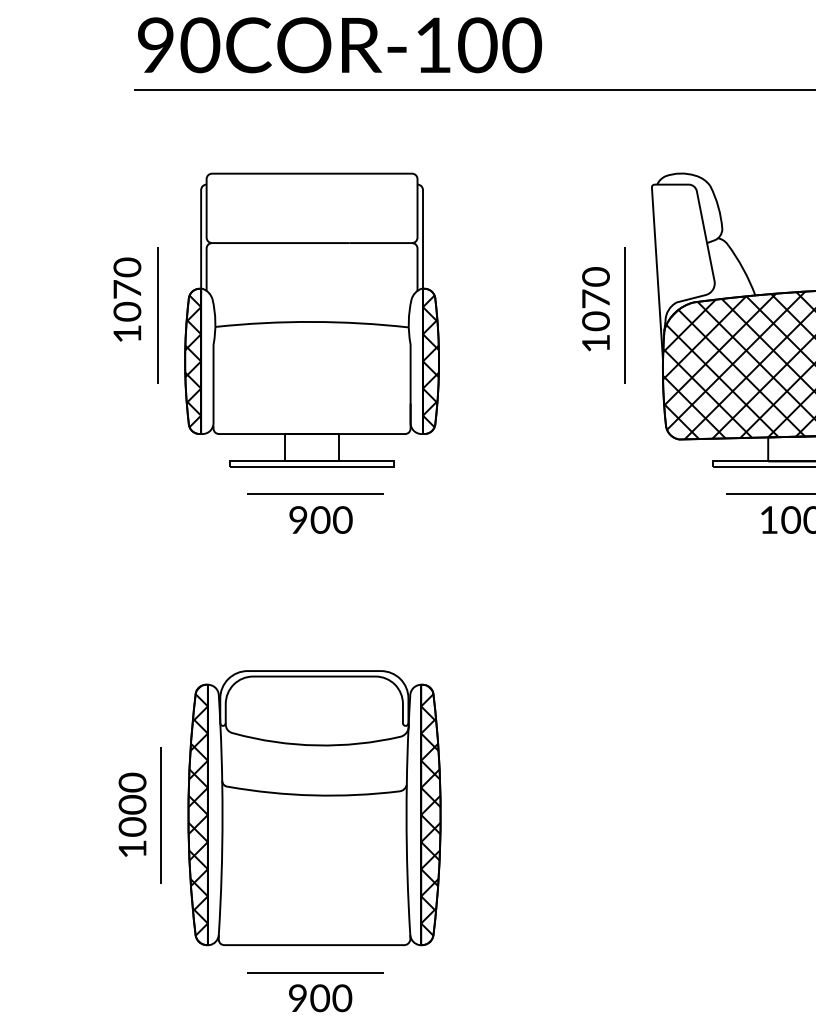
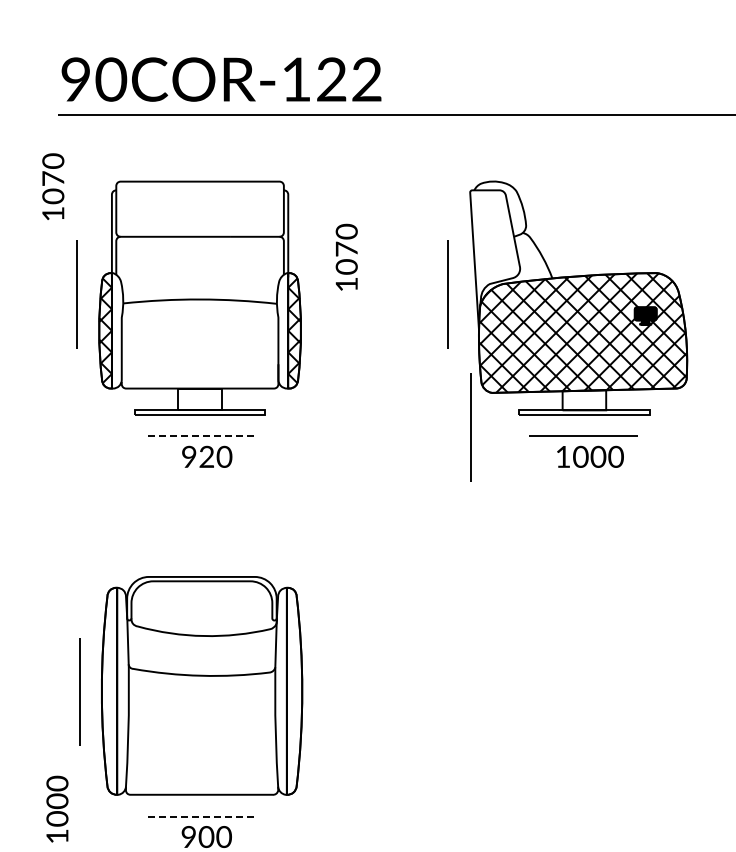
text: (500, 45) -> (349, 79), 90COR-100 -> 90COR-122
text: (127, 299) -> (53, 186), moved
text: (595, 308) -> (346, 256), moved
line: (652, 483) -> (470, 427), added
line: (316, 494) -> (203, 436), solid -> dashed
text: (320, 519) -> (206, 456), 900 -> 920
text: (132, 813) -> (57, 808), moved
hatch: (198, 813) -> (109, 690), removed
hatch: (430, 813) -> (294, 690), removed
line: (316, 972) -> (203, 816), solid -> dashed

